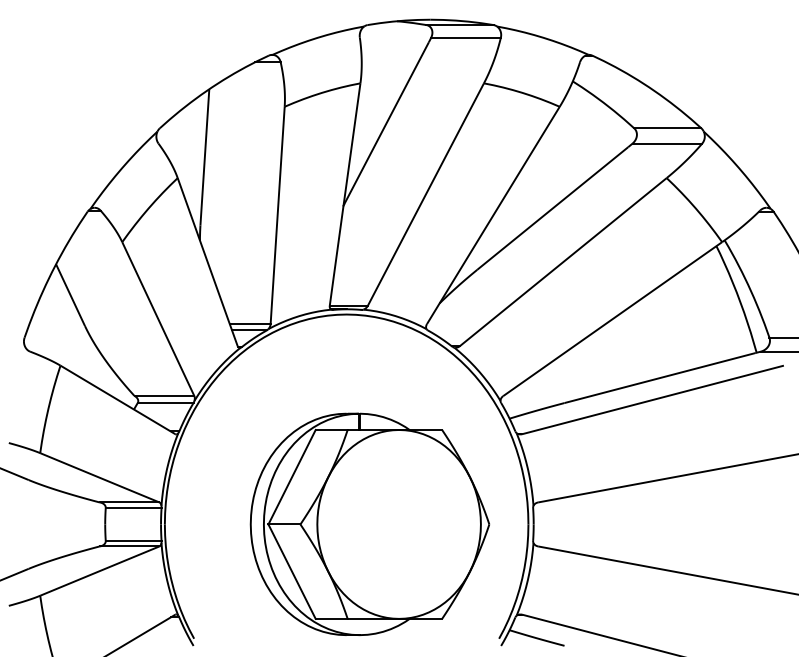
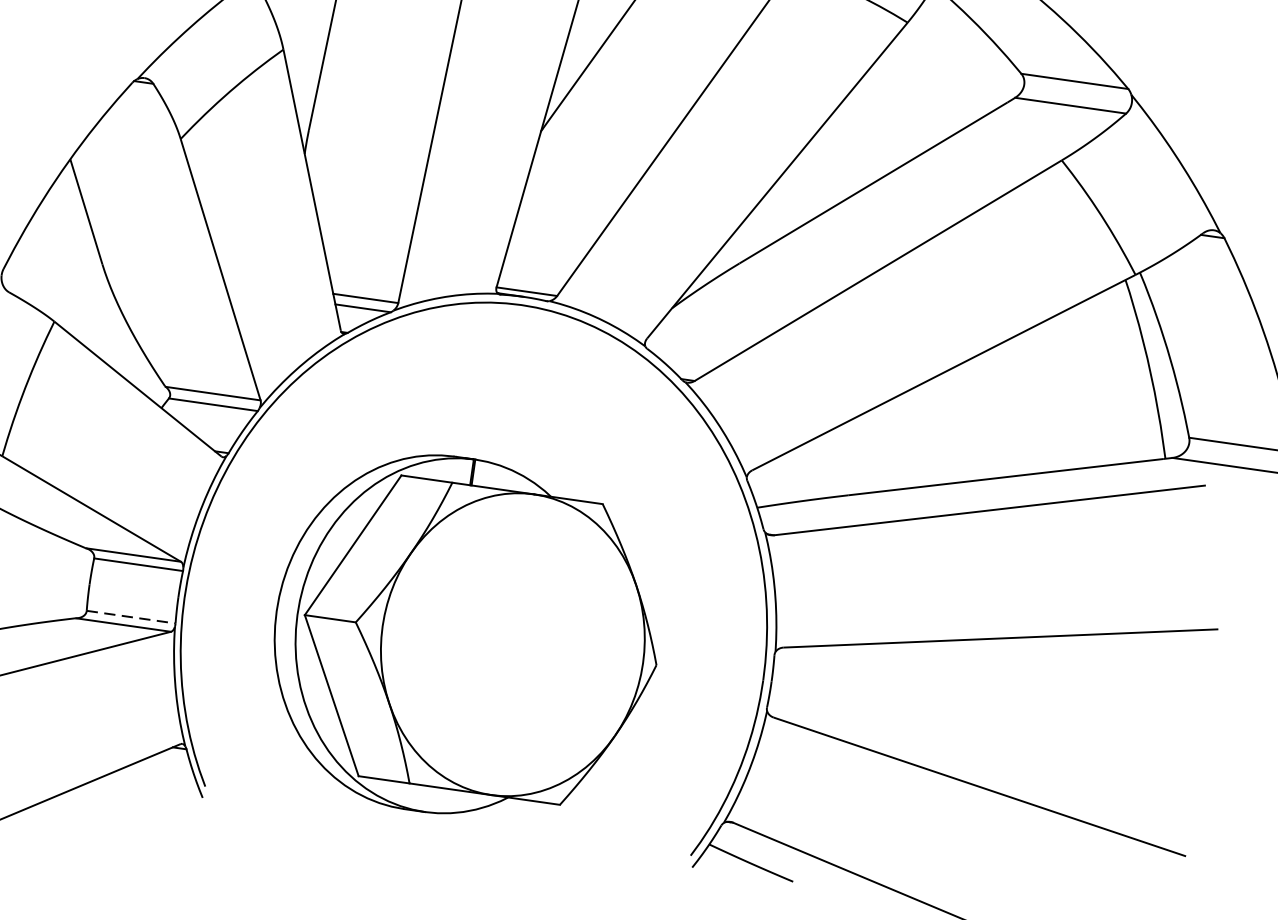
part: (369, 523) -> (465, 636), moved
line: (133, 540) -> (130, 616), solid -> dashed

